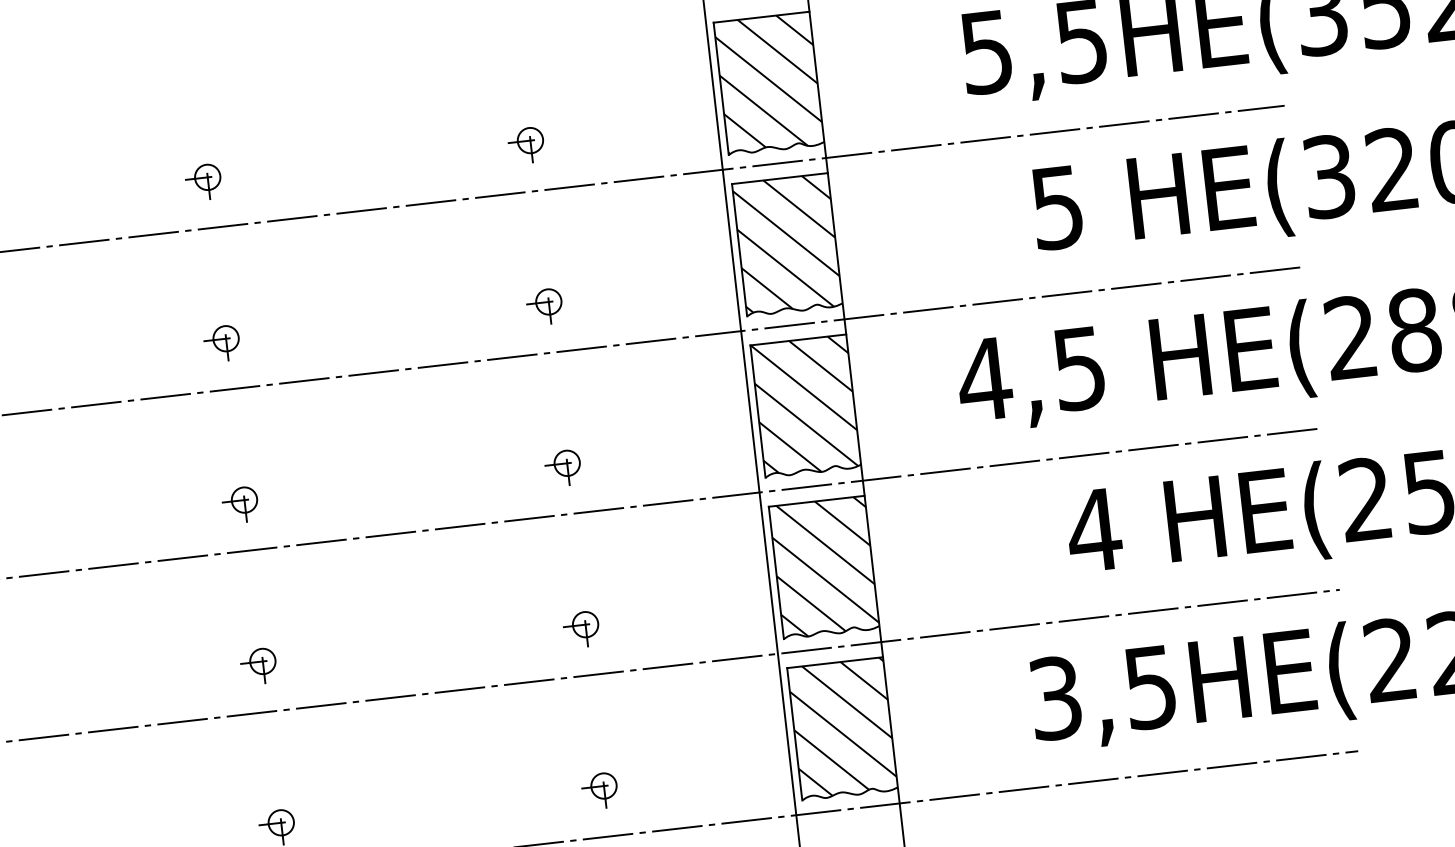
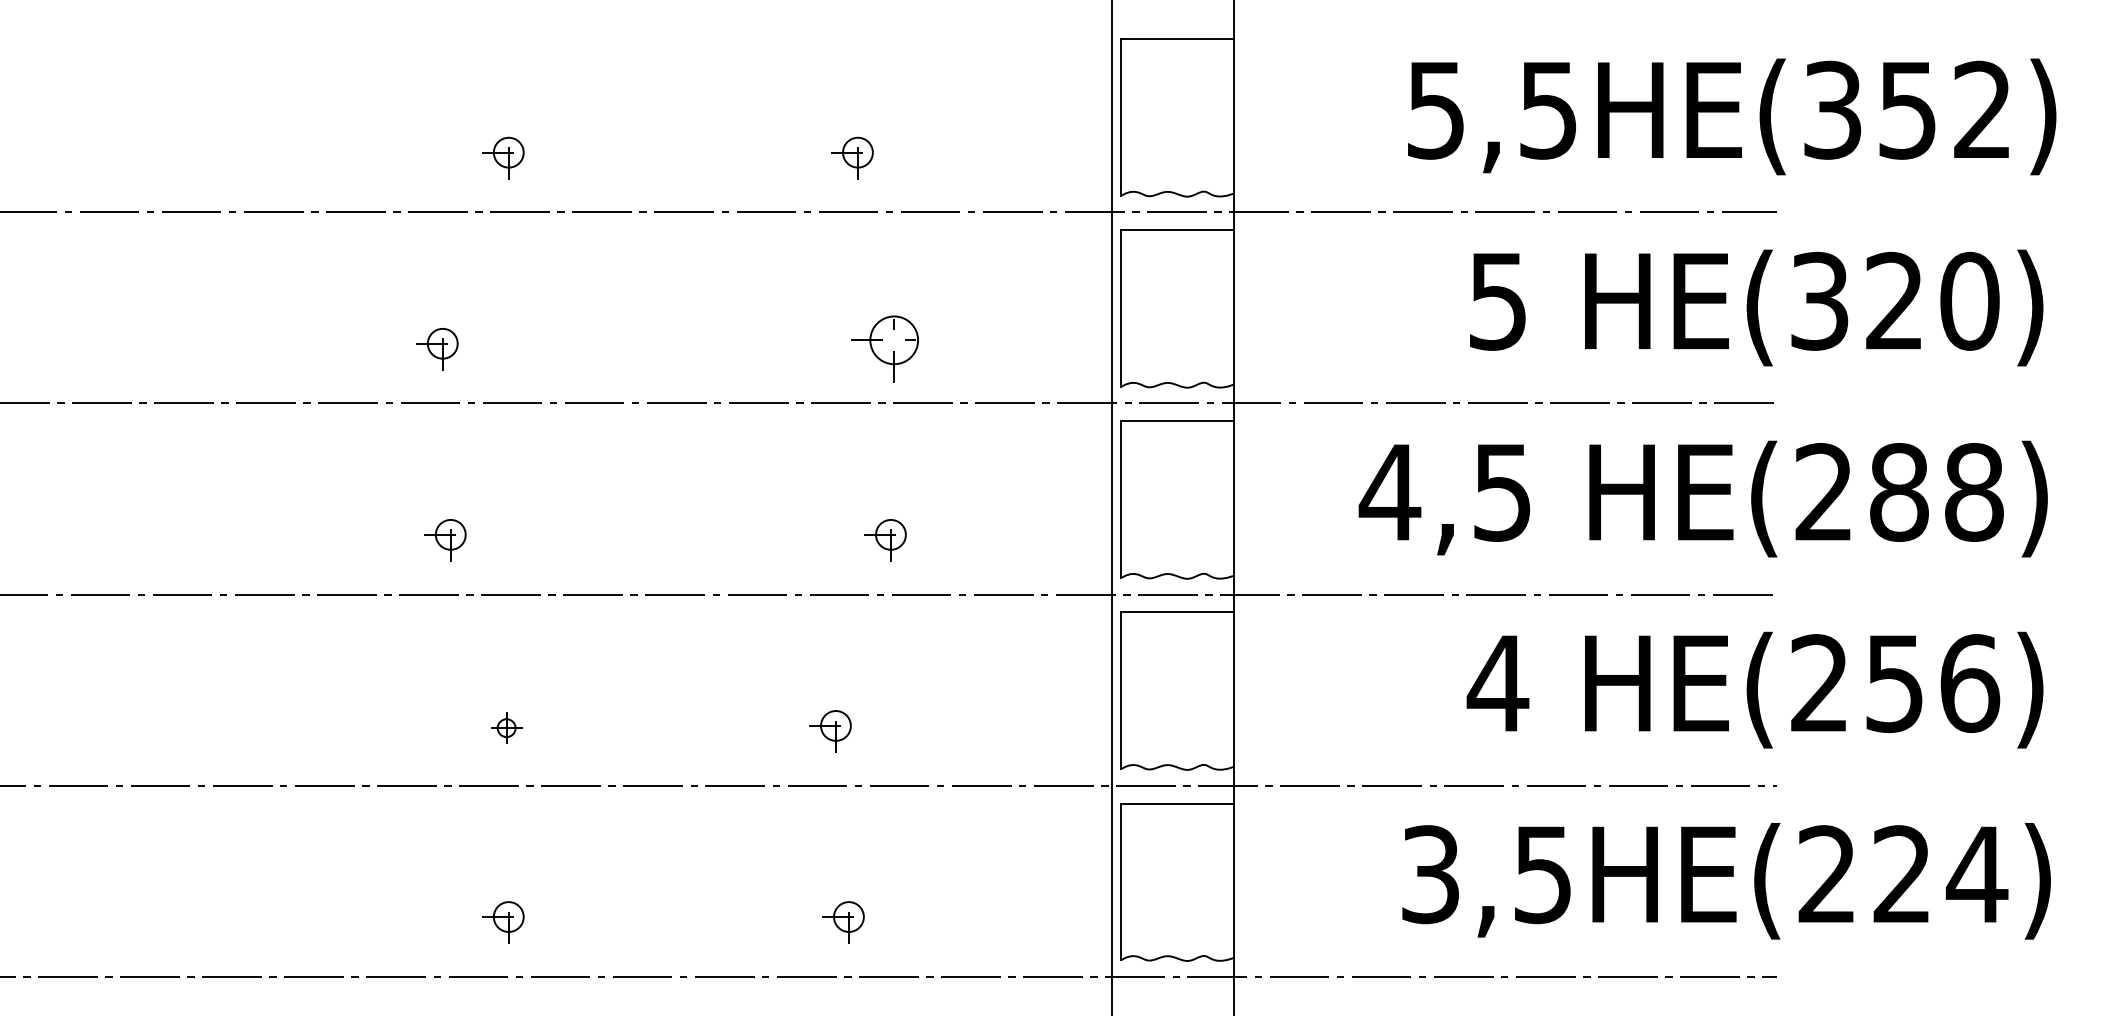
hatch: (769, 83) -> (1177, 117), removed
part: (526, 145) -> (852, 157), moved
hatch: (787, 244) -> (1177, 308), removed
part: (544, 307) -> (885, 349), size x1.6
part: (222, 344) -> (437, 349), moved
hatch: (805, 405) -> (1177, 499), removed
part: (240, 505) -> (445, 540), moved
hatch: (824, 567) -> (1177, 690), removed
part: (581, 629) -> (830, 731), moved
part: (258, 666) -> (503, 731), size x0.6
hatch: (842, 727) -> (1177, 880), removed
part: (599, 791) -> (843, 922), moved

